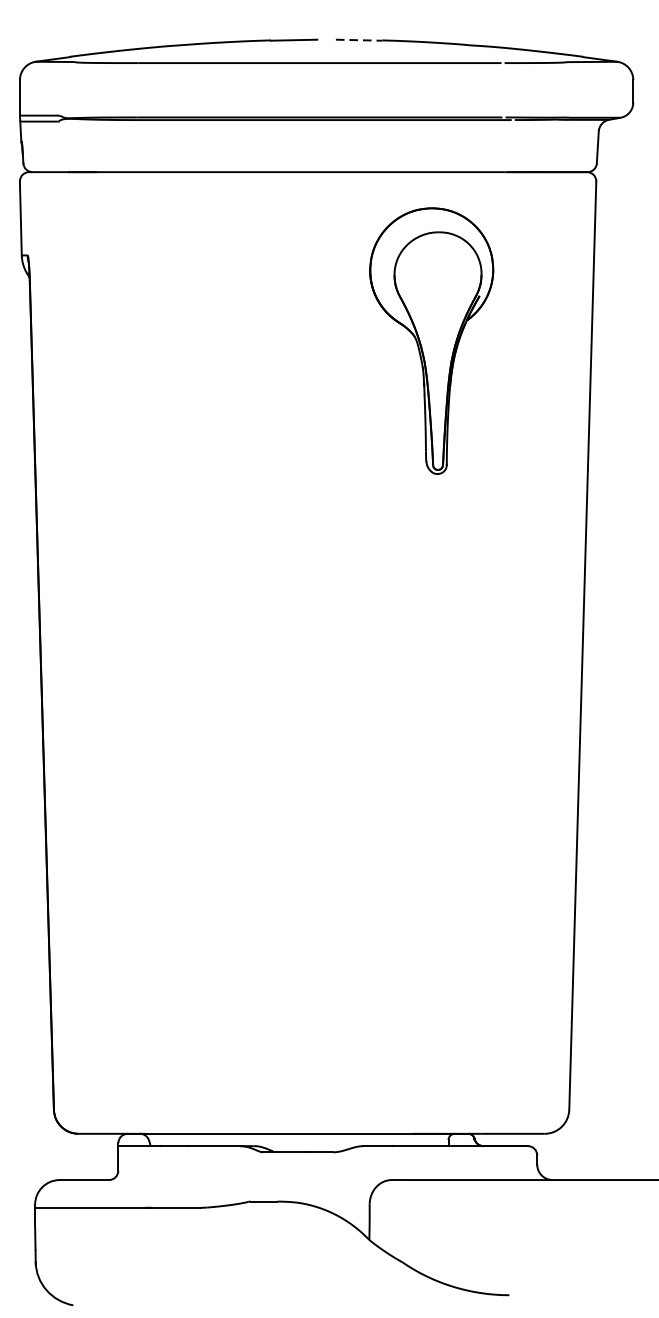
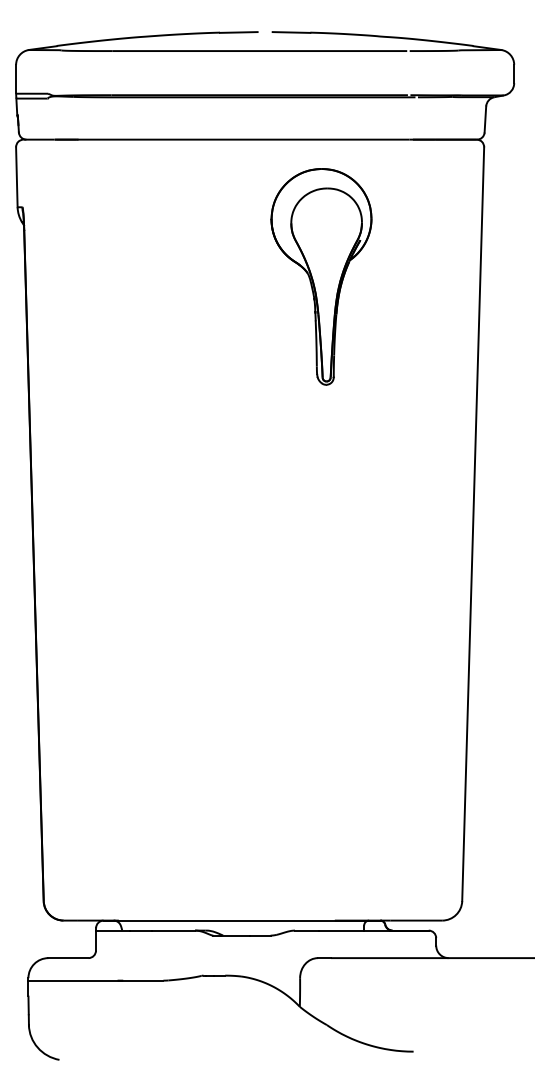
line: (359, 40) -> (291, 32), dashed -> solid
part: (431, 340) -> (321, 276), moved

